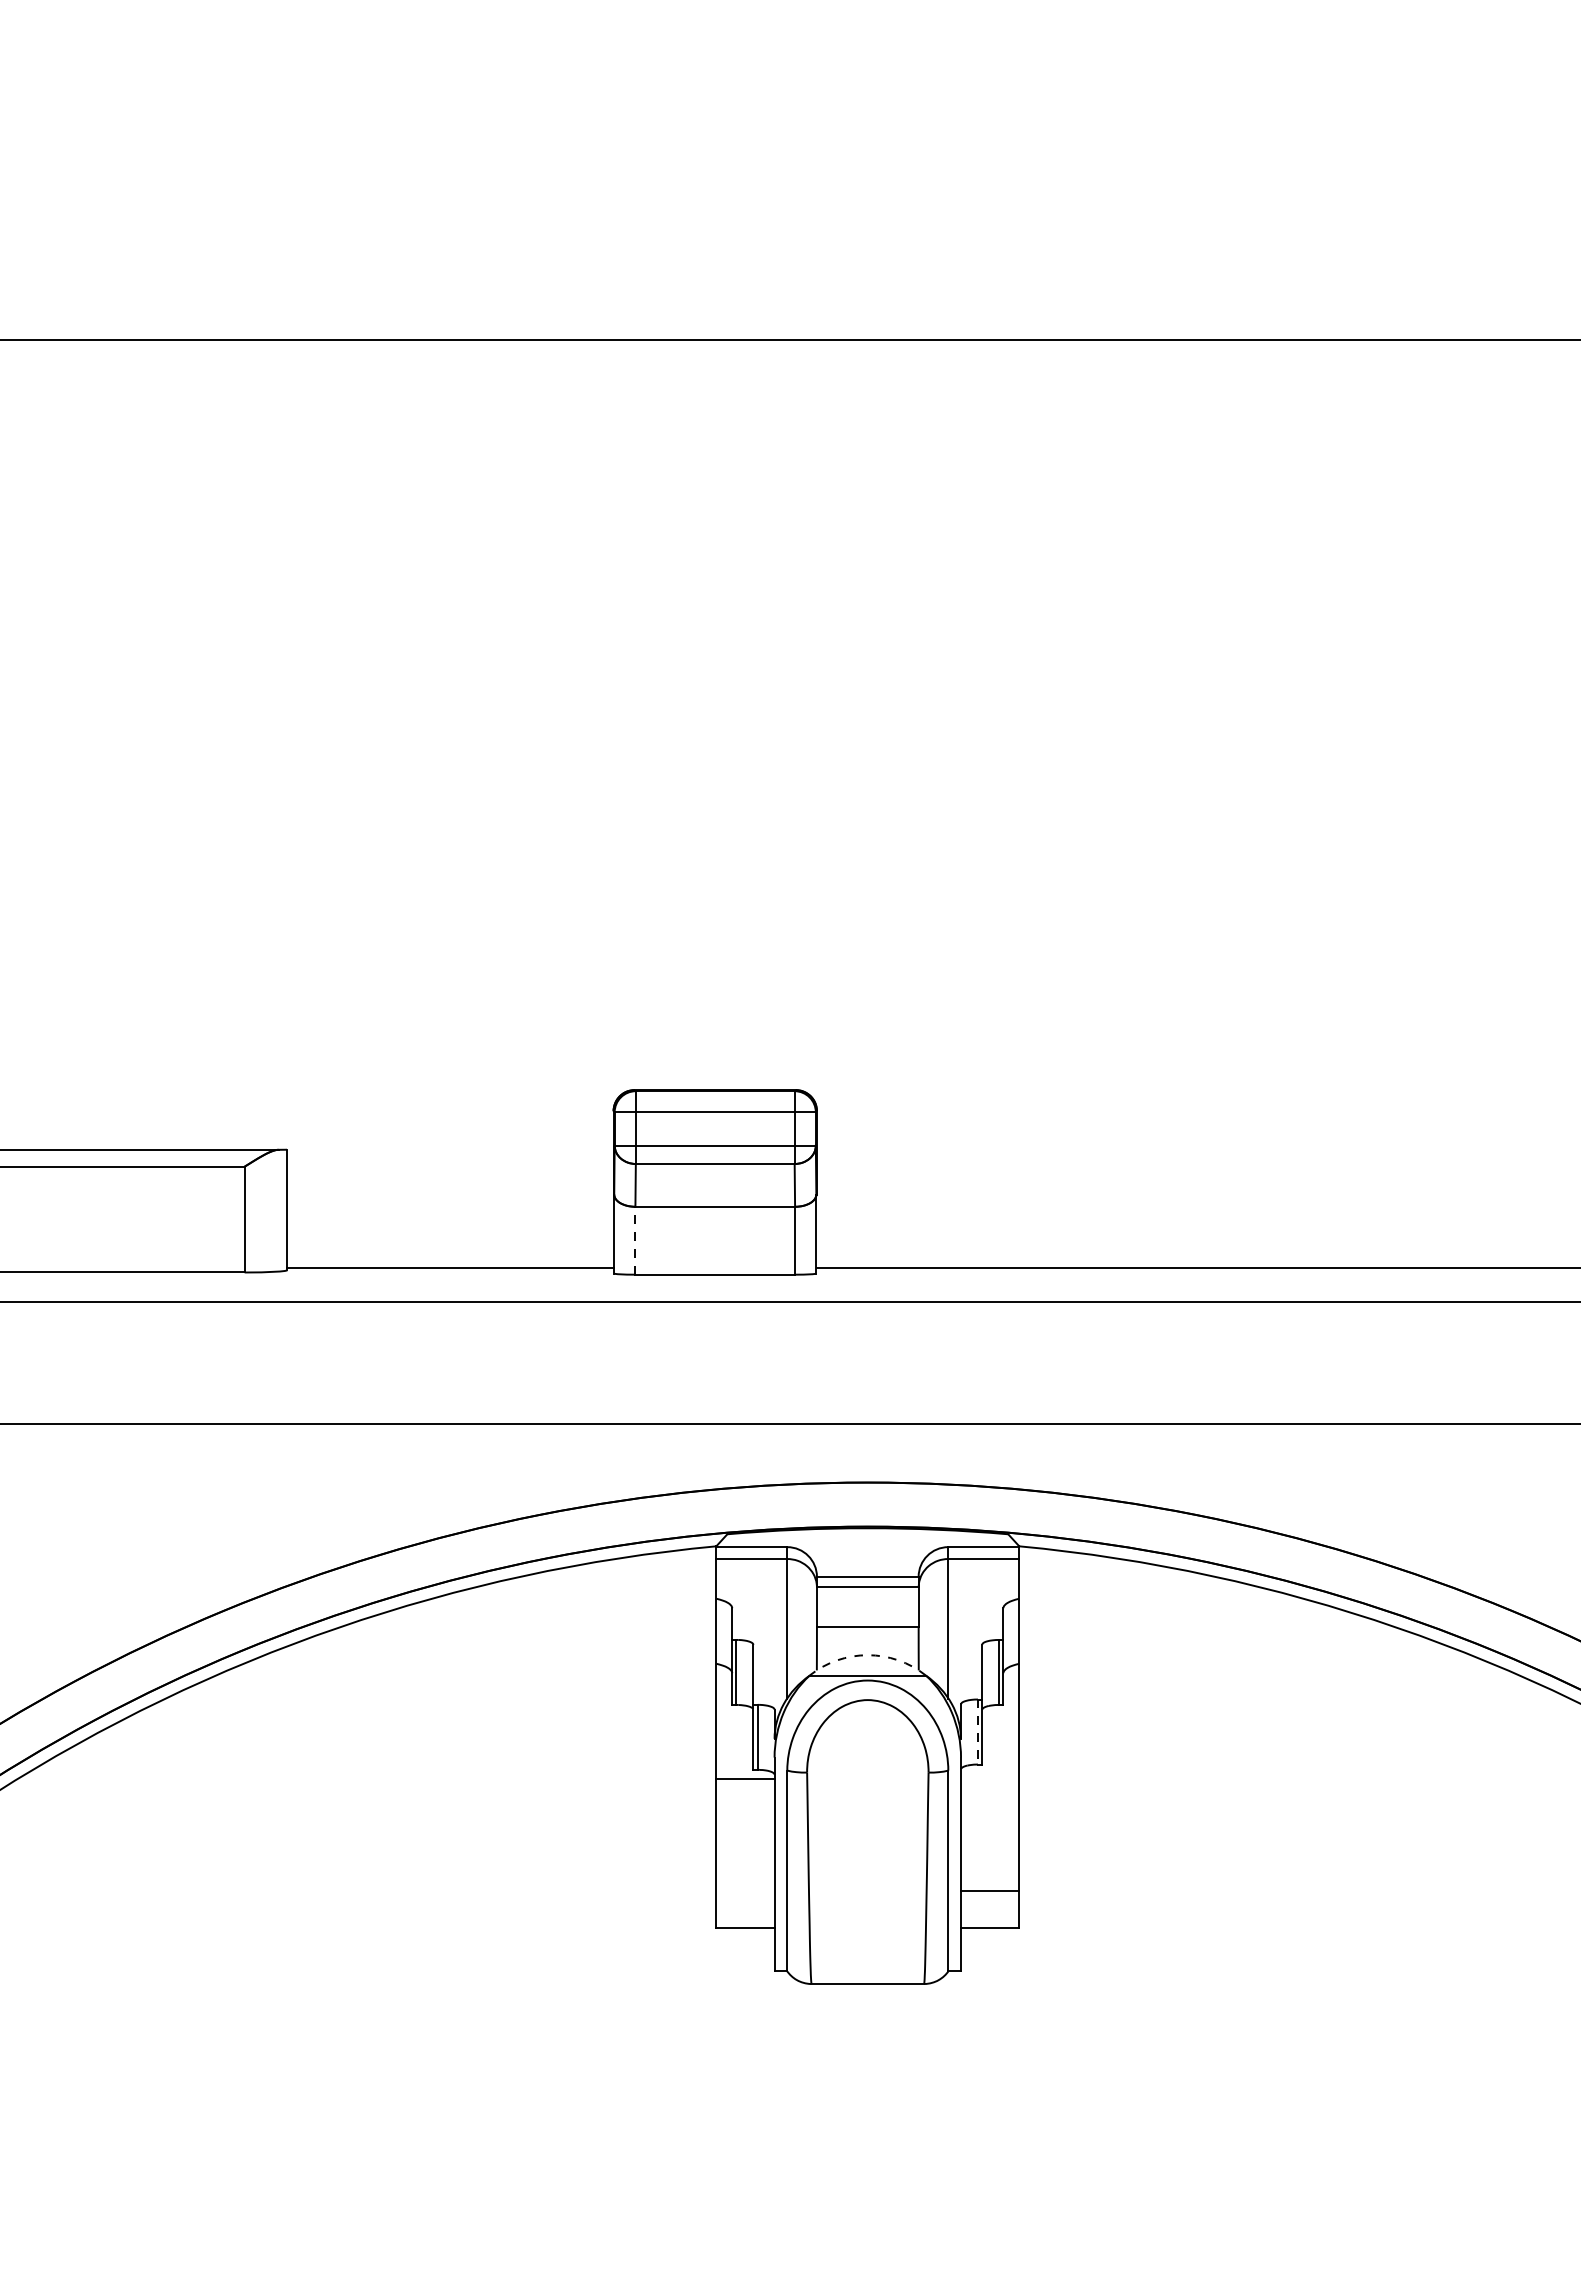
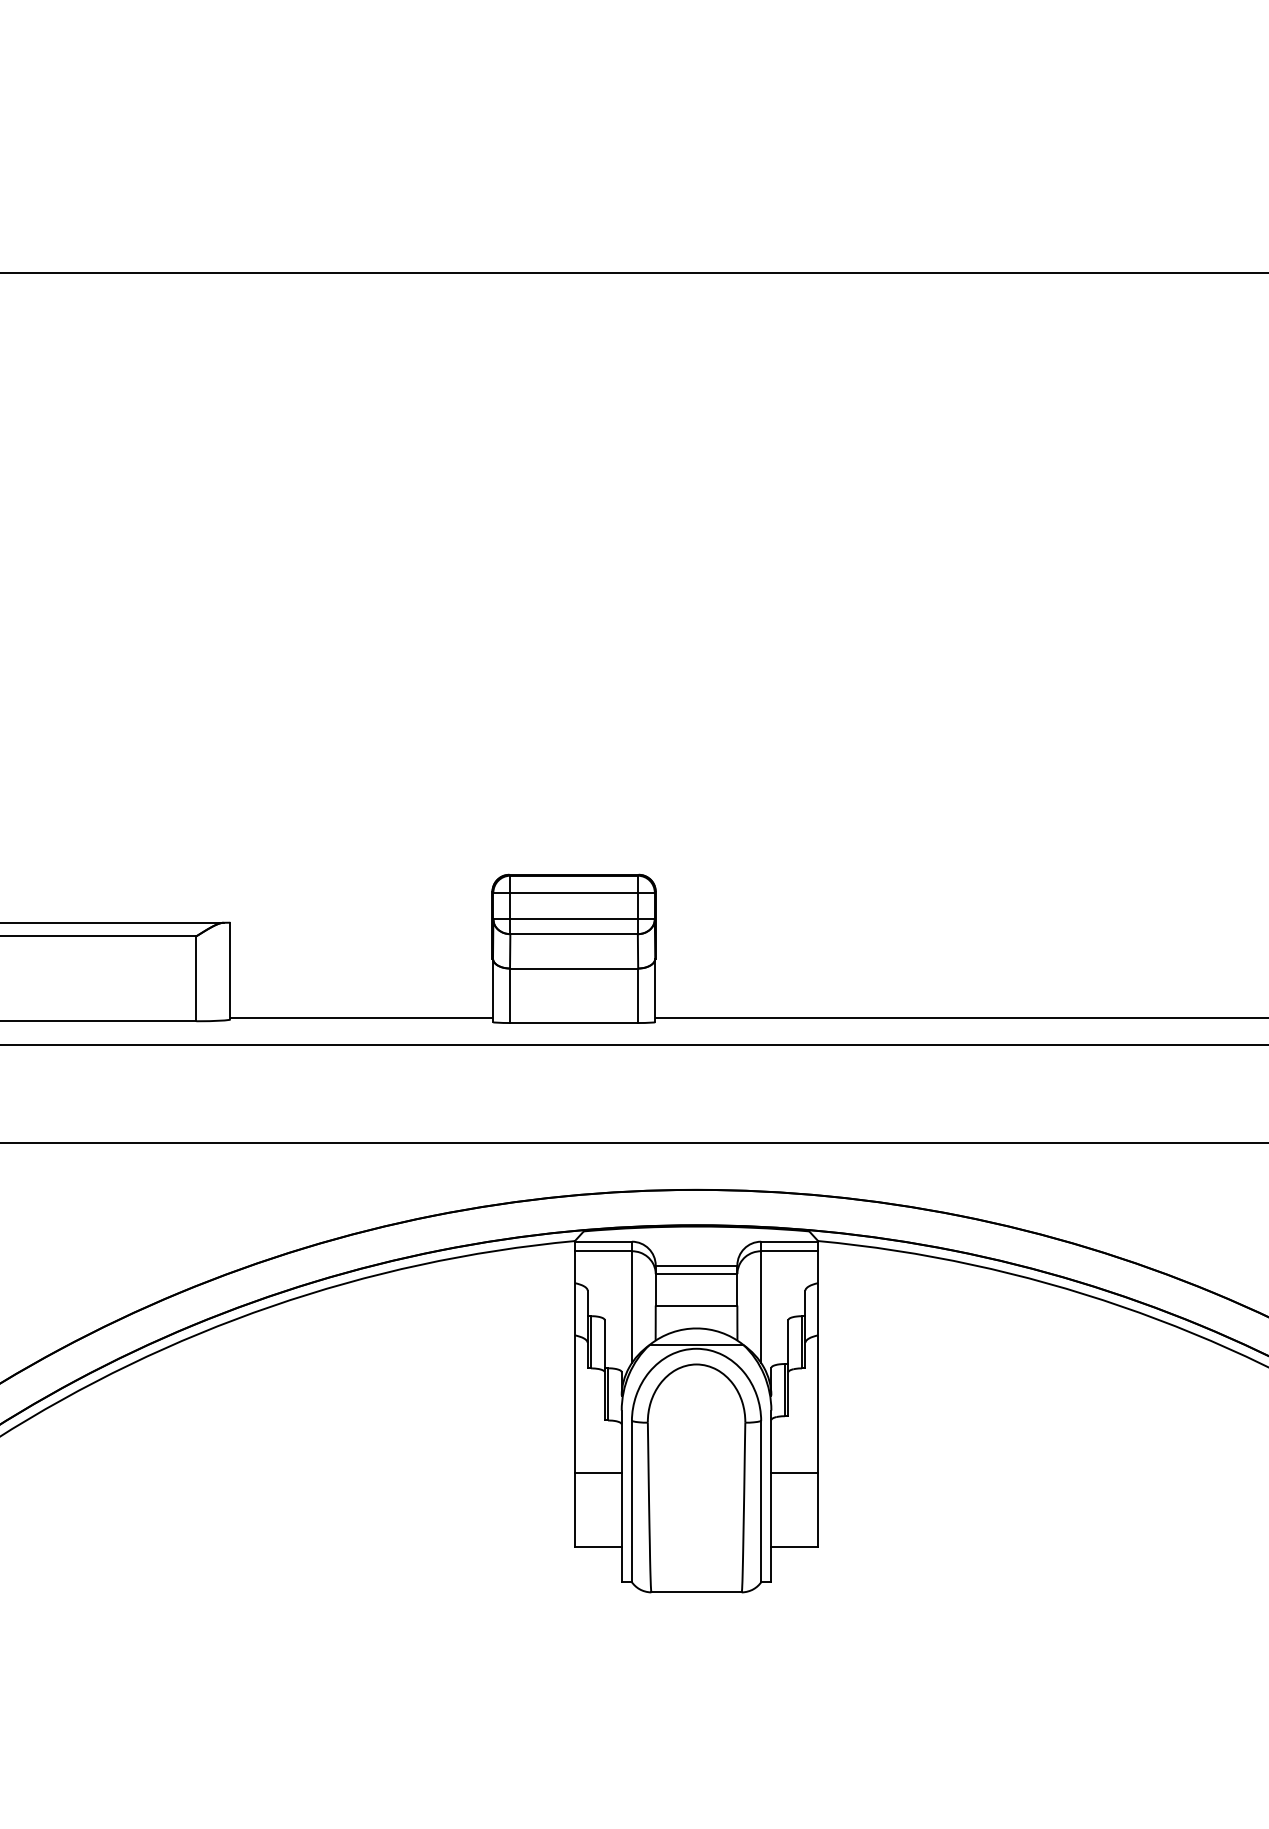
line: (635, 1240) -> (510, 995), dashed -> solid
arc: (867, 1655) -> (696, 1328), dashed -> solid
line: (977, 1732) -> (784, 1390), dashed -> solid
line: (745, 1778) -> (598, 1473), moved
line: (990, 1890) -> (795, 1473), moved

